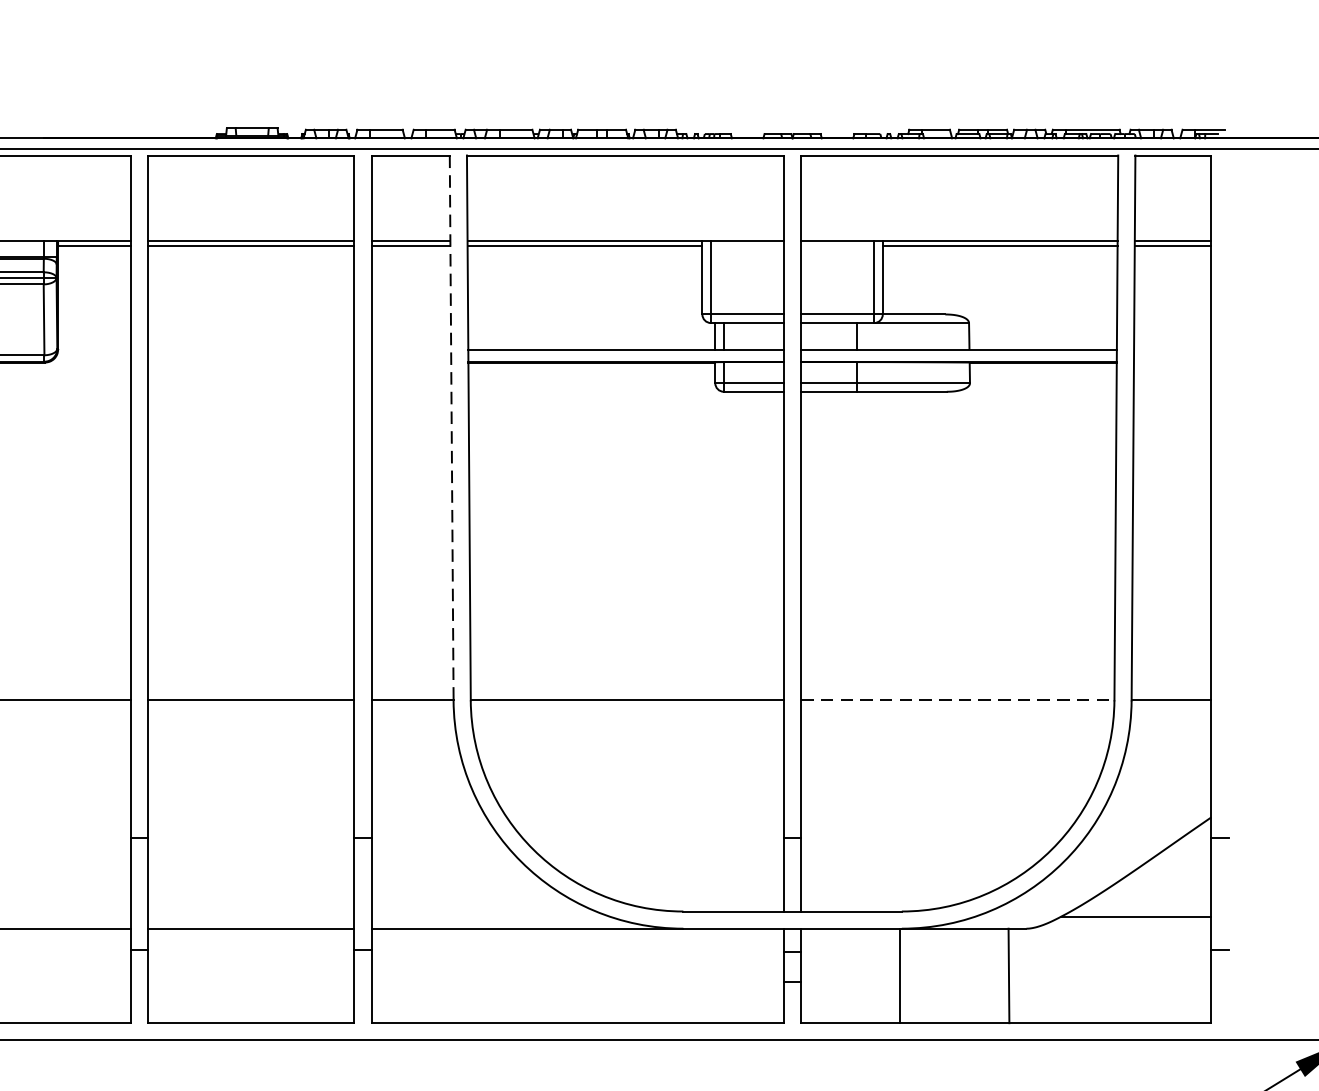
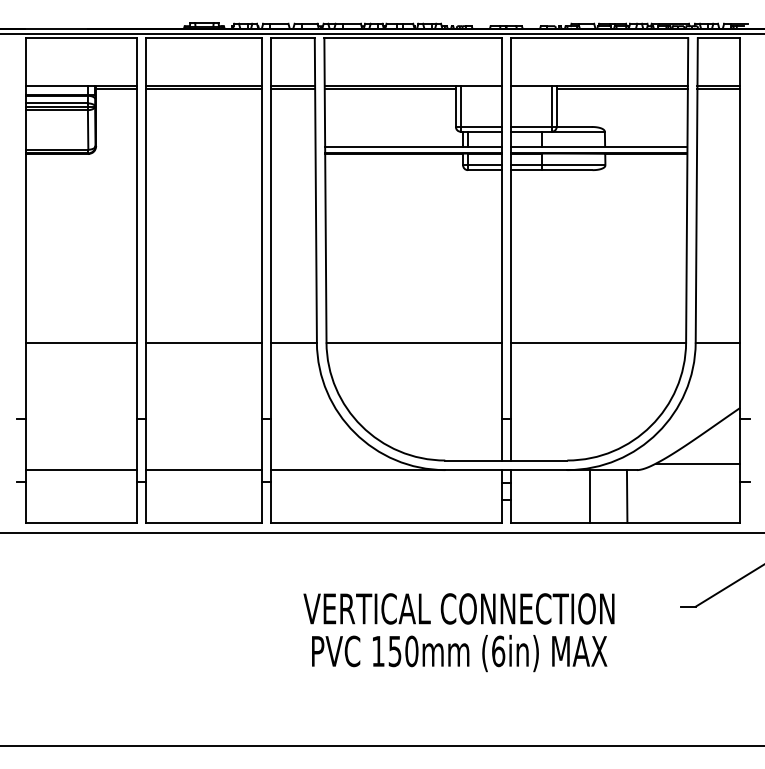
line: (451, 428) -> (315, 190), dashed -> solid
line: (957, 700) -> (598, 342), dashed -> solid
line: (900, 975) -> (590, 496), moved

